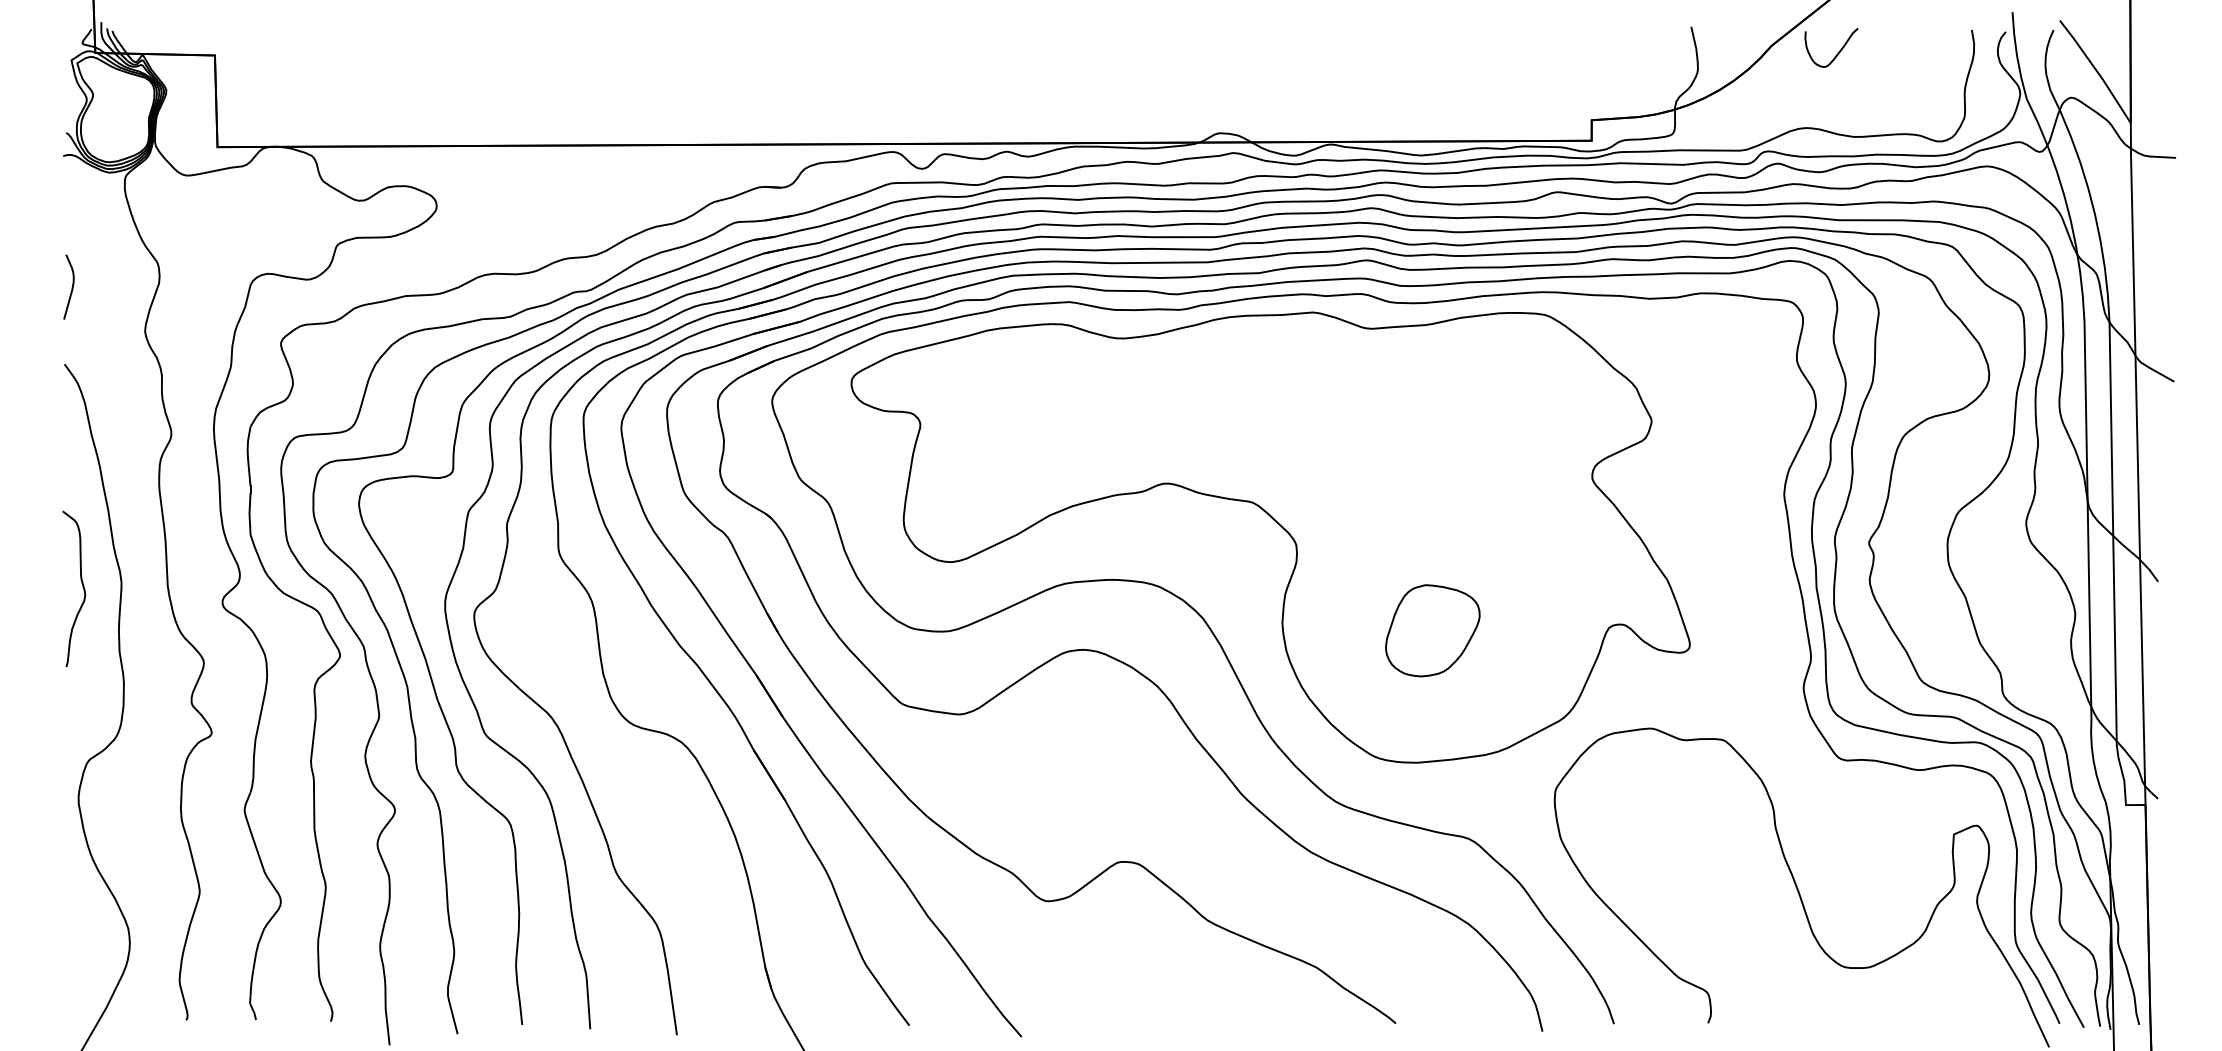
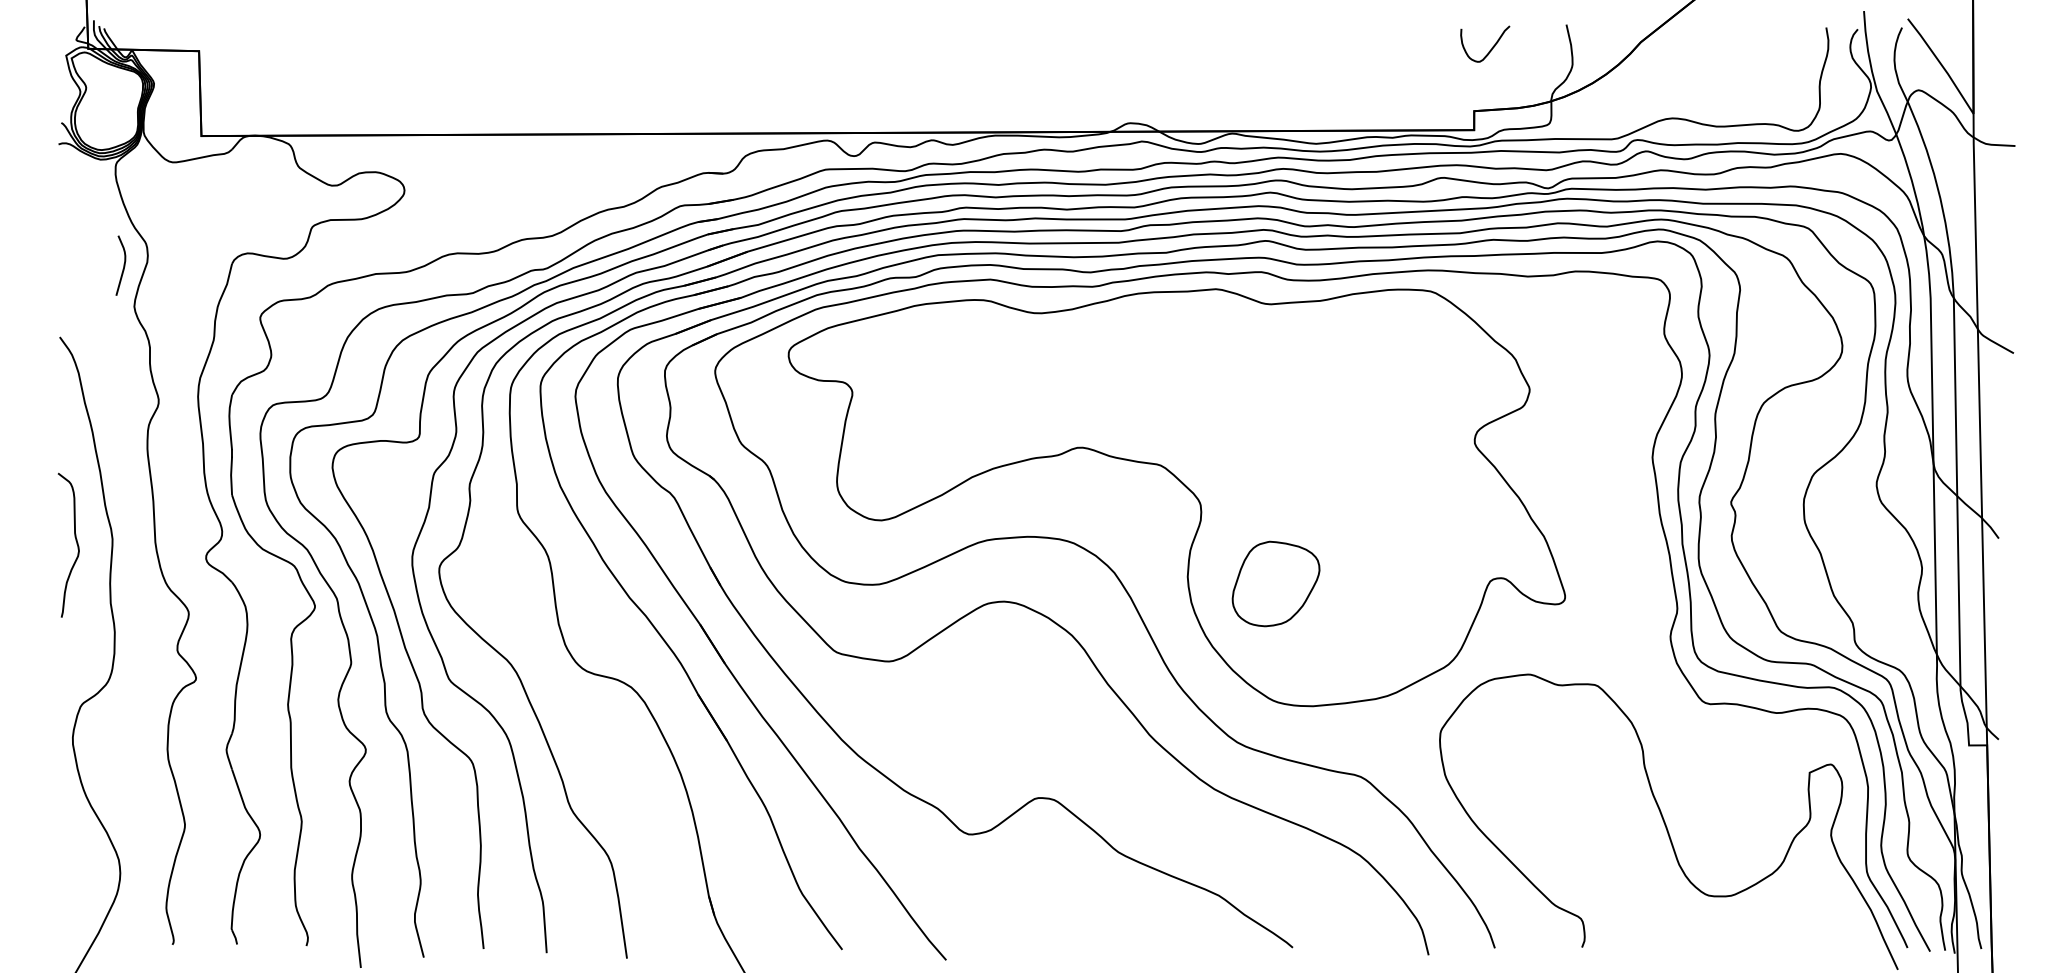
curve: (1839, 50) -> (1492, 46), moved
curve: (71, 286) -> (123, 265), moved
part: (1432, 630) -> (1275, 583), moved

